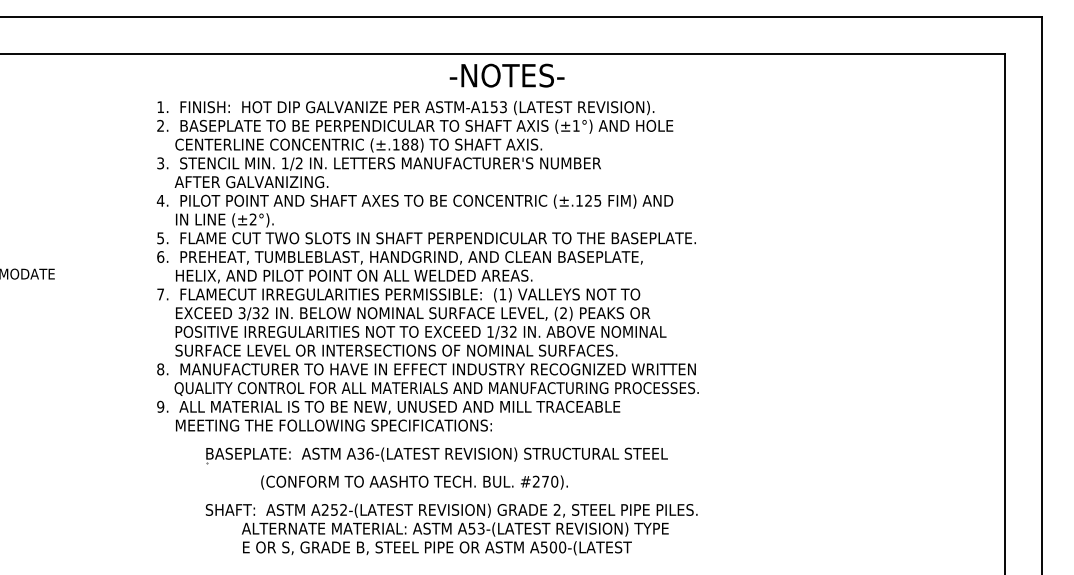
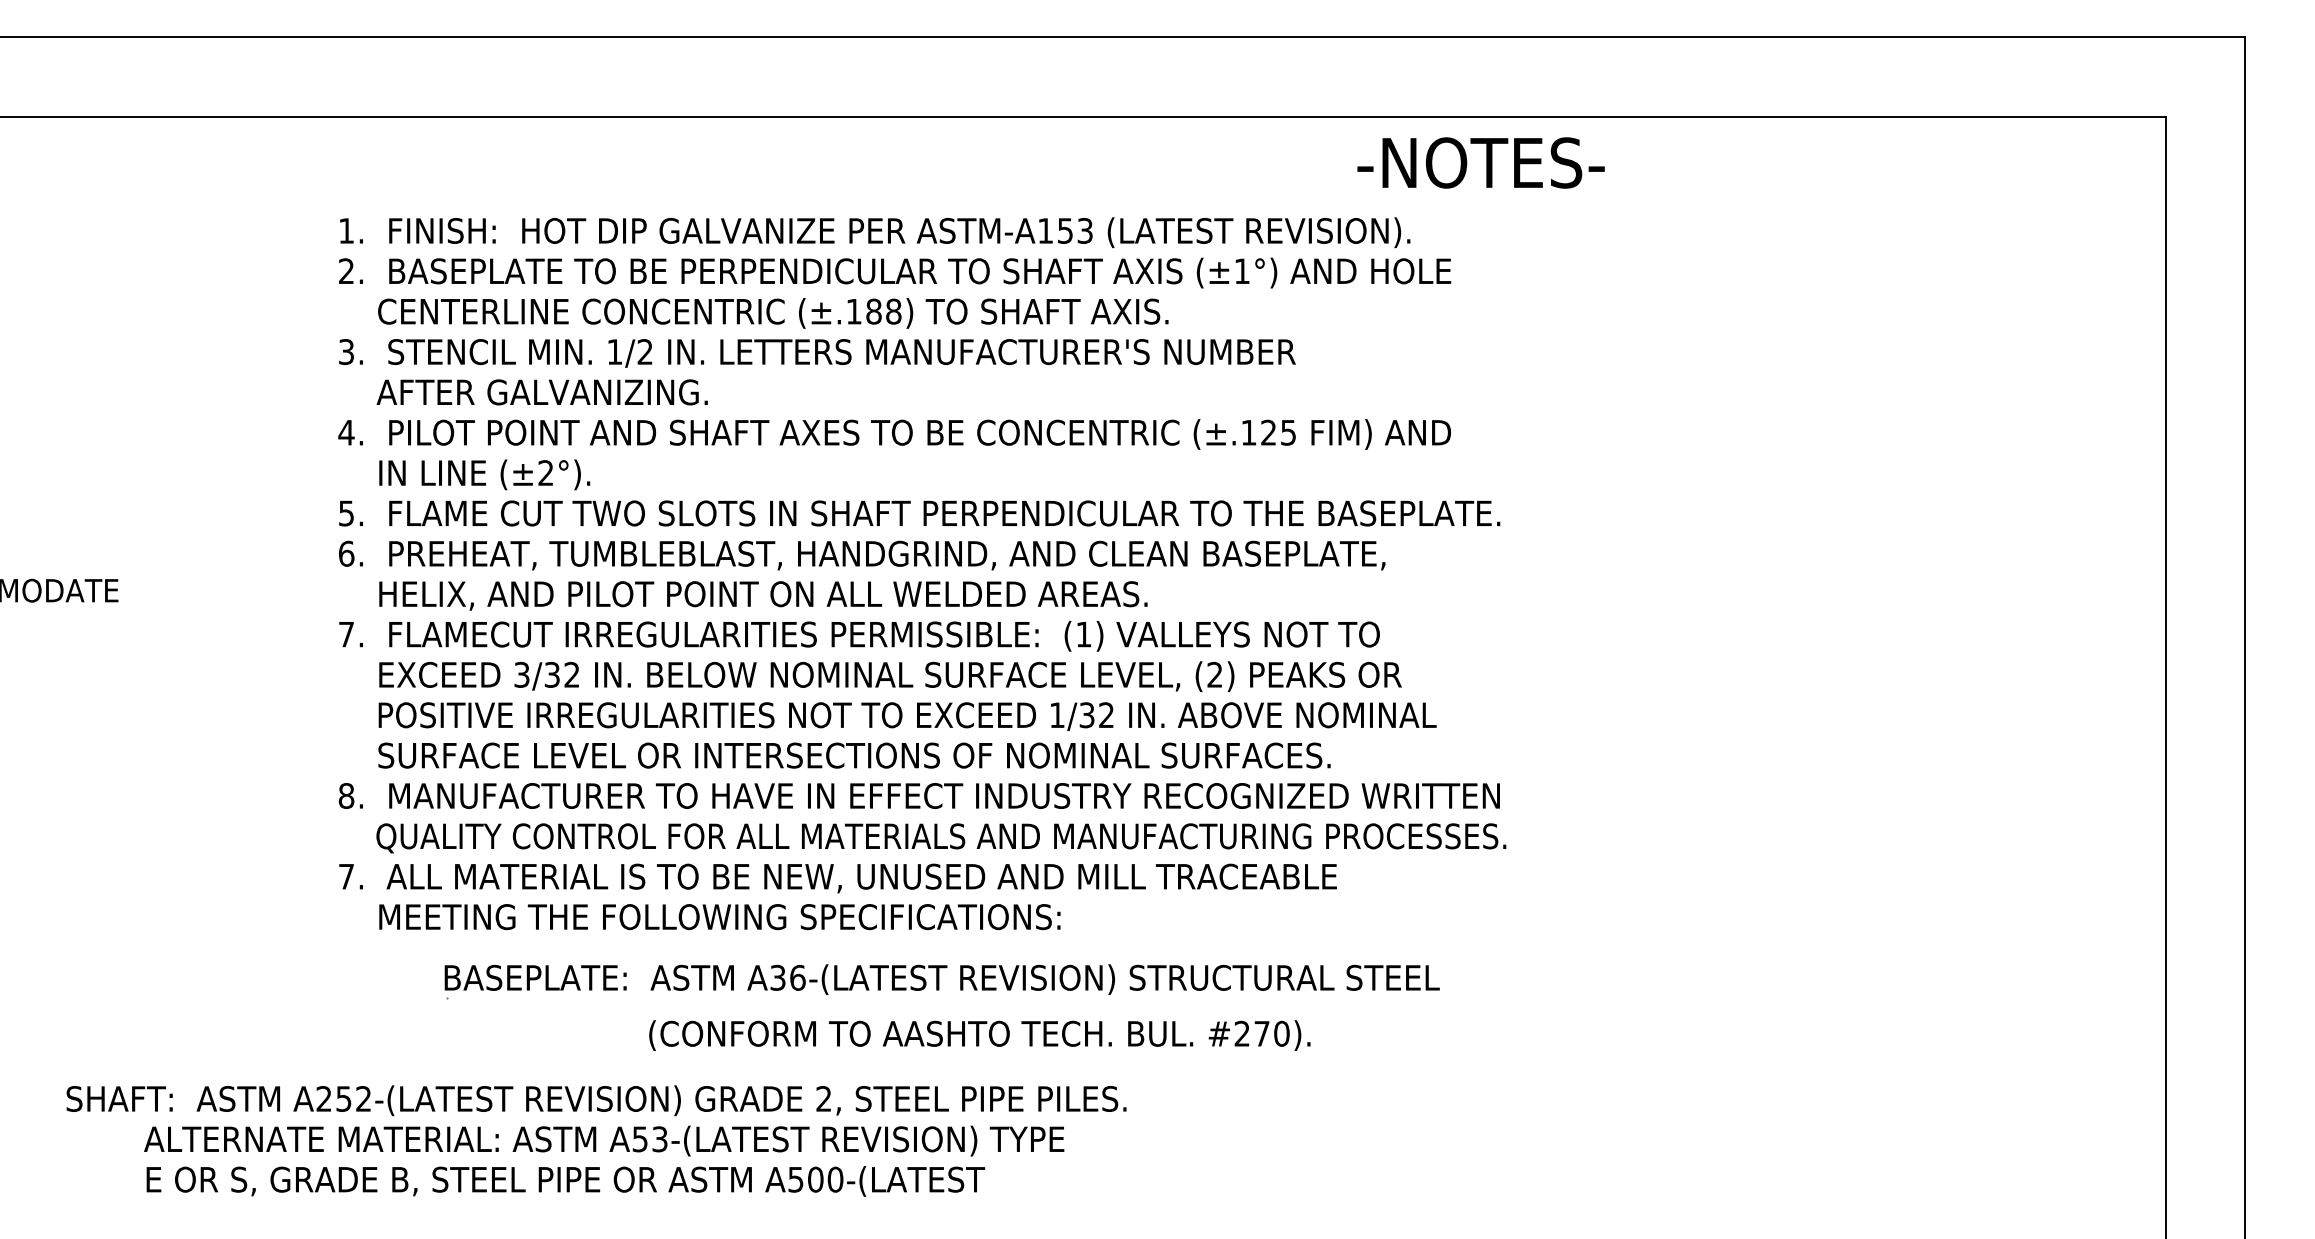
text: (506, 75) -> (1479, 162), moved
text: (160, 406) -> (346, 875), 9. -> 7.
text: (414, 482) -> (979, 1035), moved
text: (451, 529) -> (596, 1141), moved

